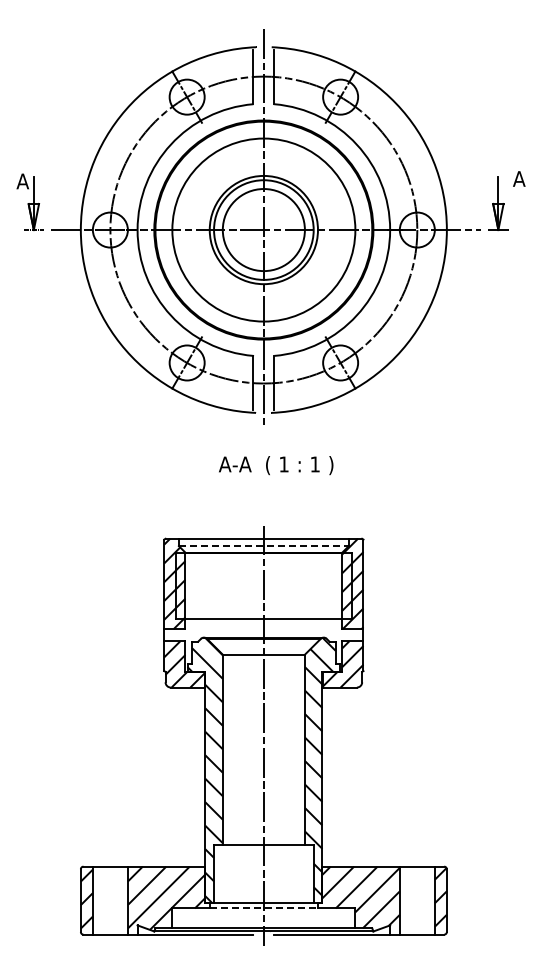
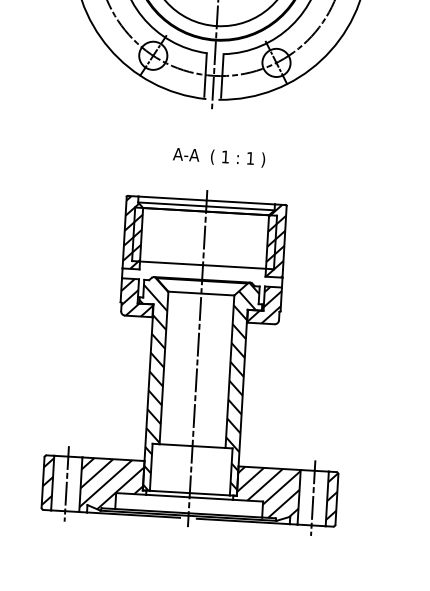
text: (276, 465) -> (219, 157), moved
line: (263, 546) -> (206, 206), dashed -> solid
line: (110, 900) -> (66, 483), added
line: (417, 900) -> (313, 498), added
line: (264, 908) -> (190, 497), dashed -> solid

